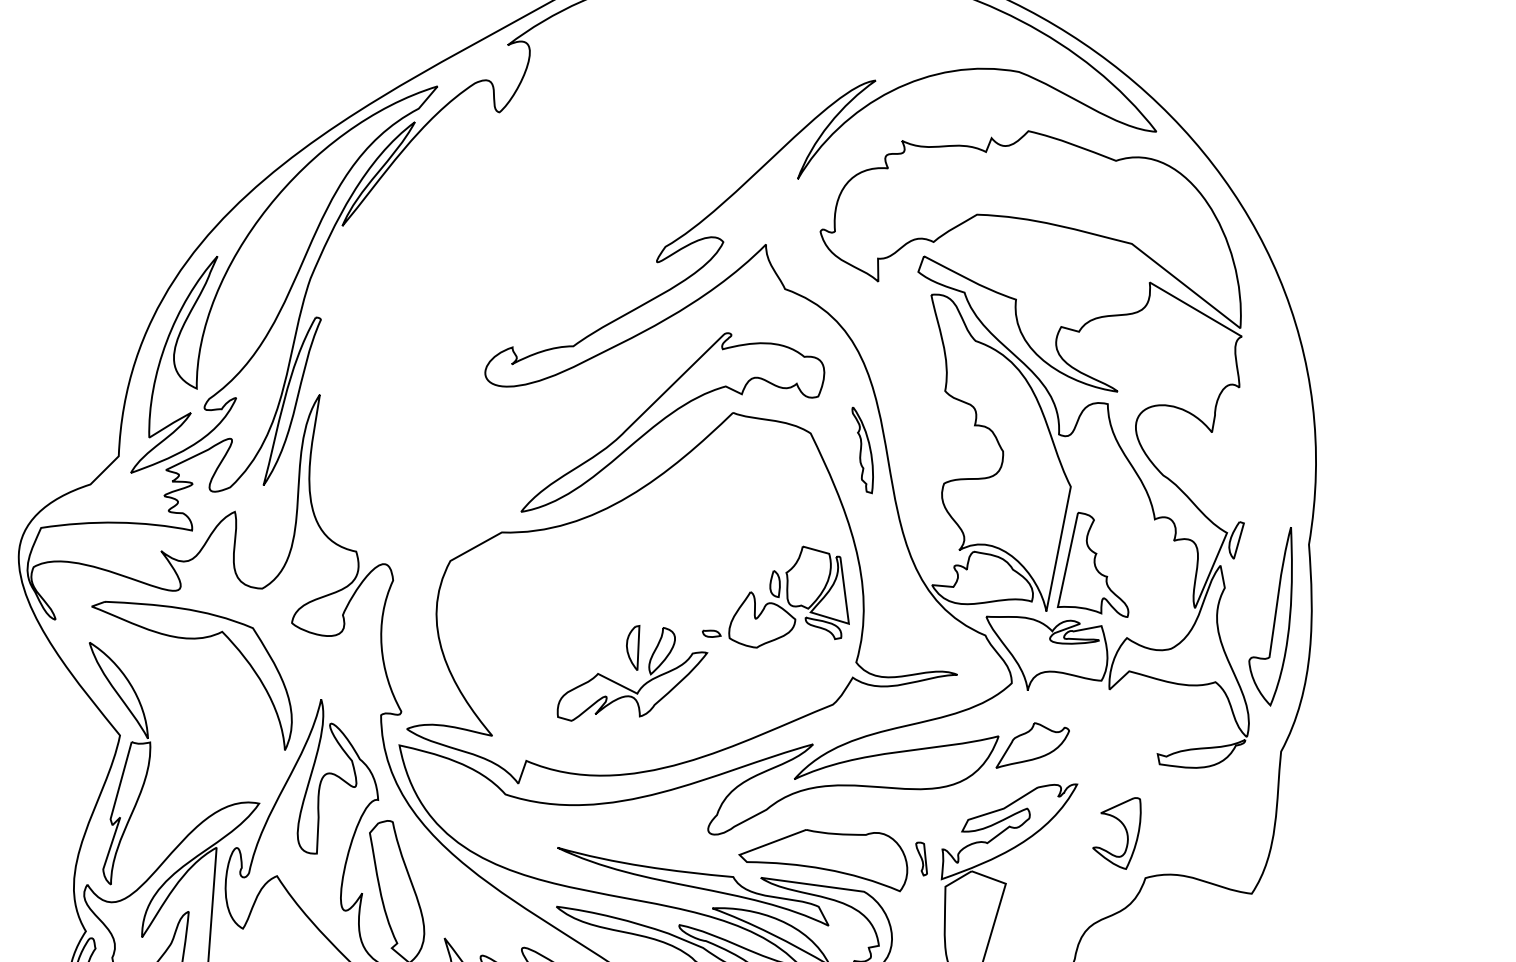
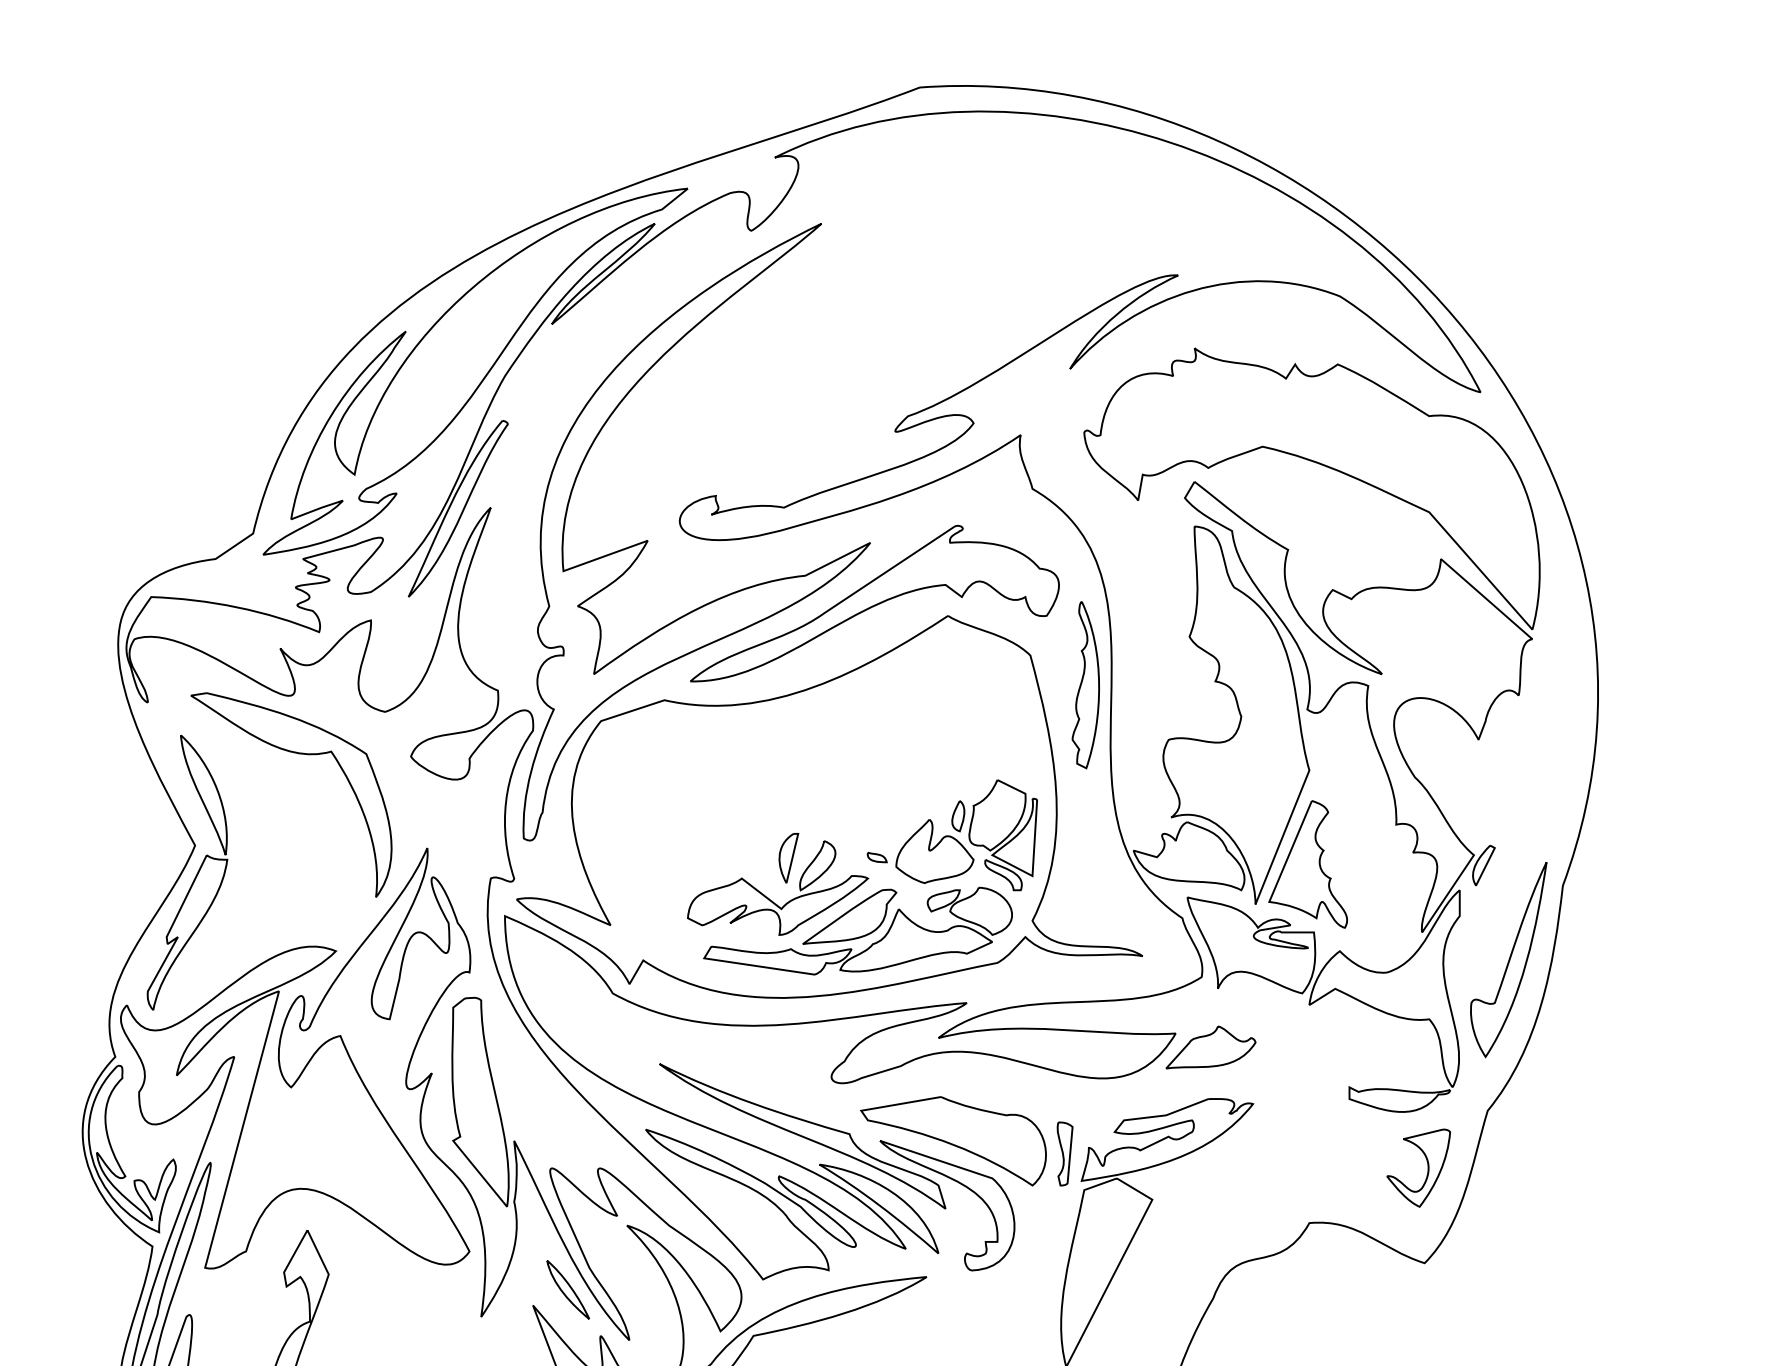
part: (461, 397) -> (648, 540), added
part: (863, 450) -> (1085, 685), size x1.67
part: (706, 699) -> (857, 930), added
part: (1126, 833) -> (1427, 1167), moved
part: (922, 858) -> (1064, 1153), size x1.67

